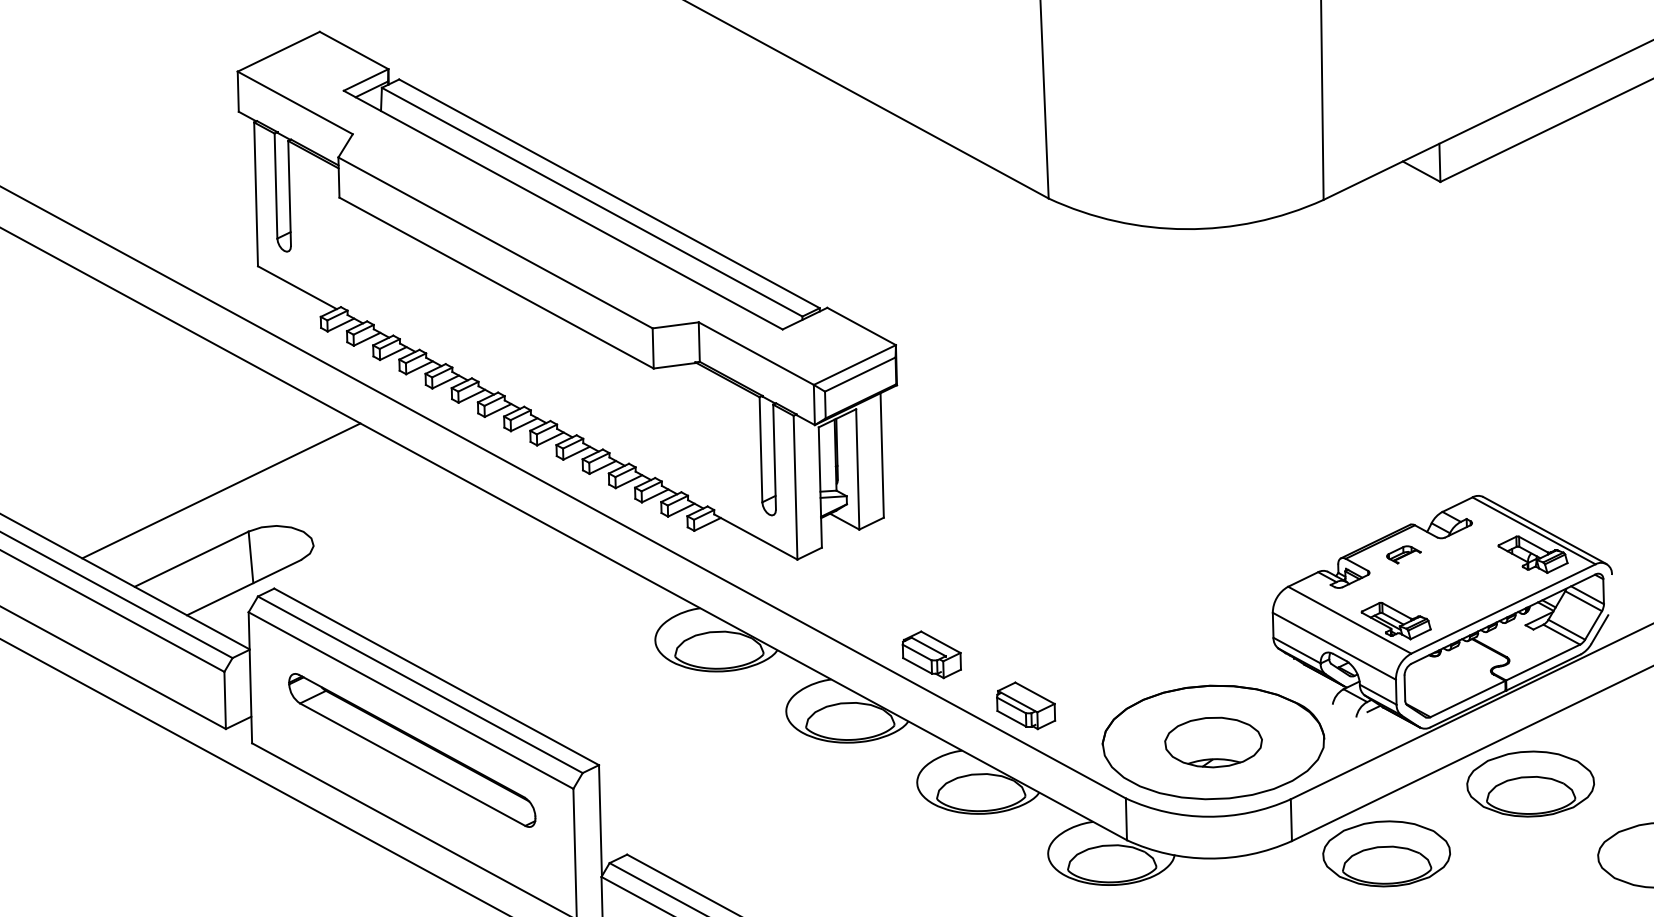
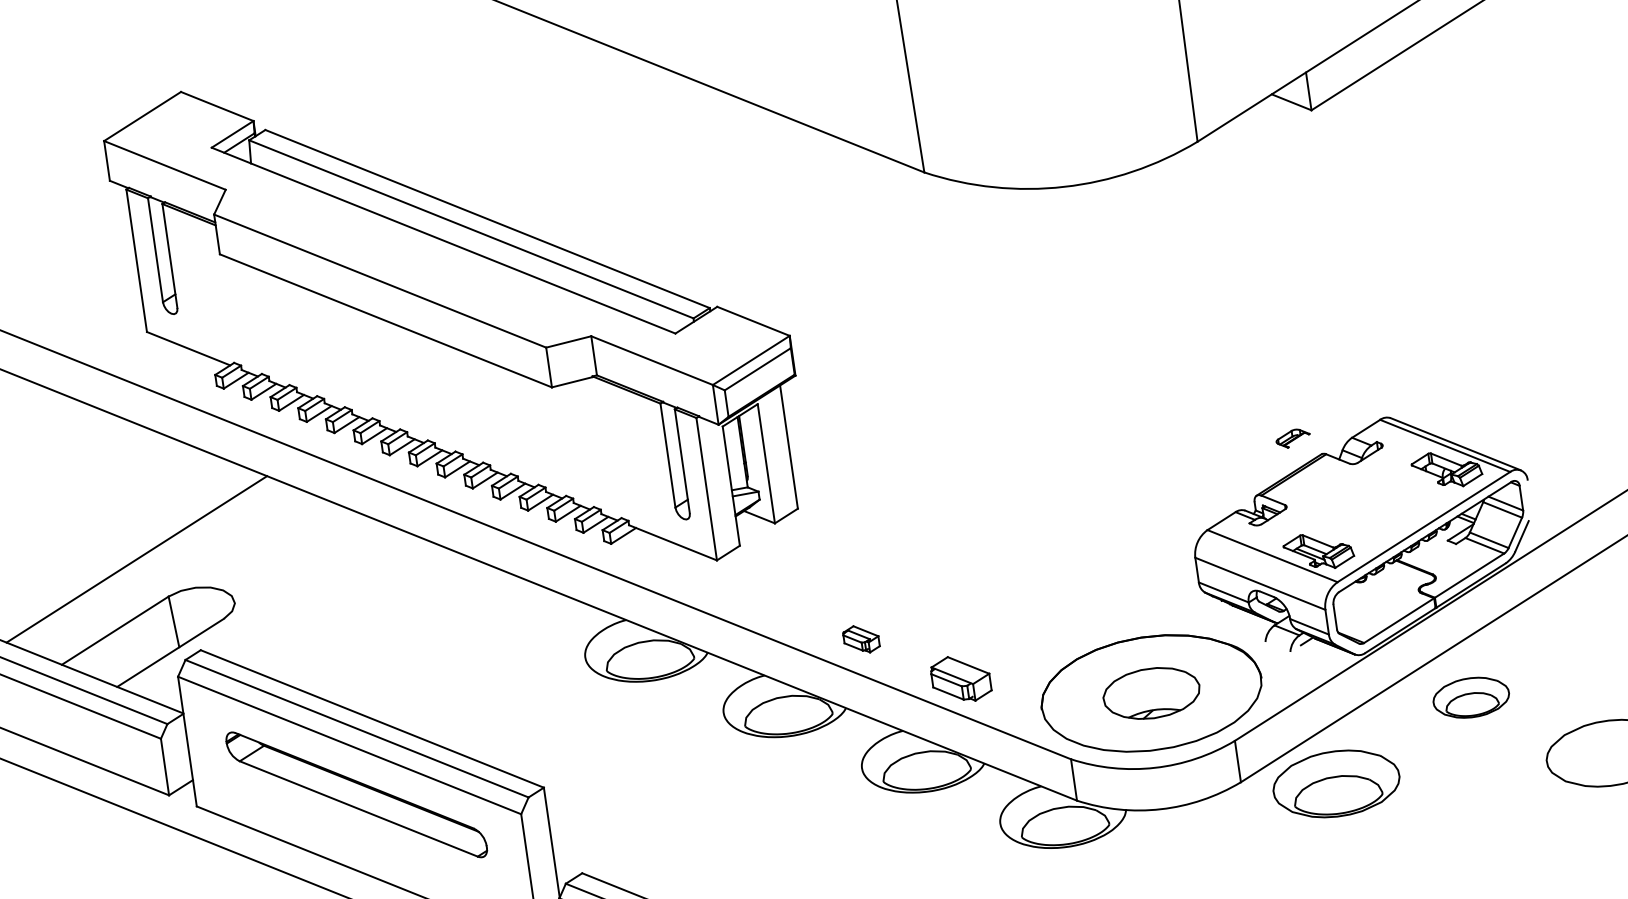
part: (1403, 554) -> (1292, 438), moved
part: (931, 654) -> (861, 638), size x0.6
part: (1530, 783) -> (1471, 697), size x0.6

